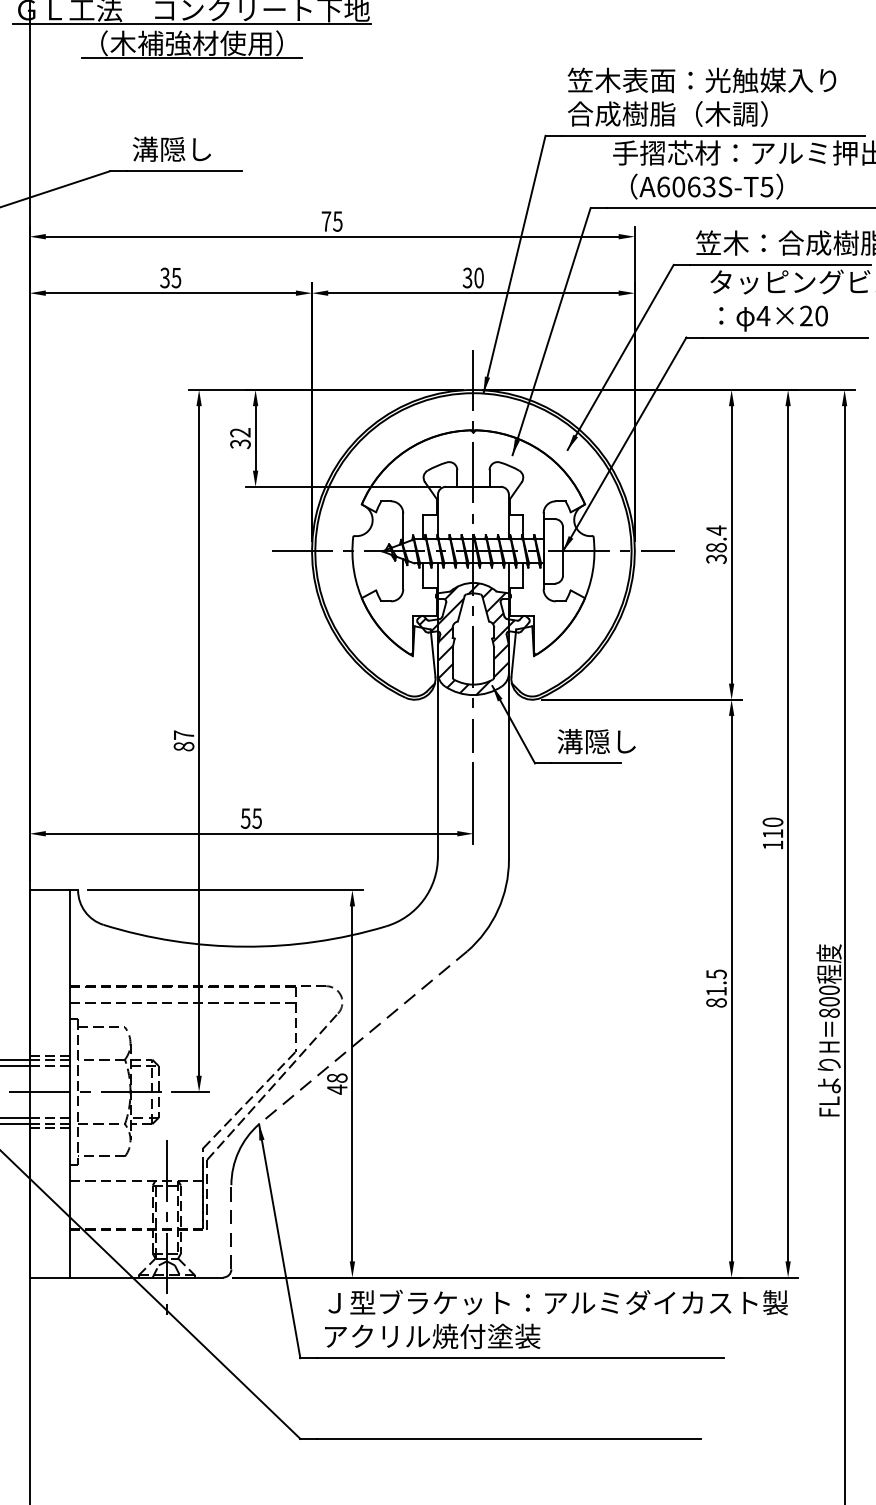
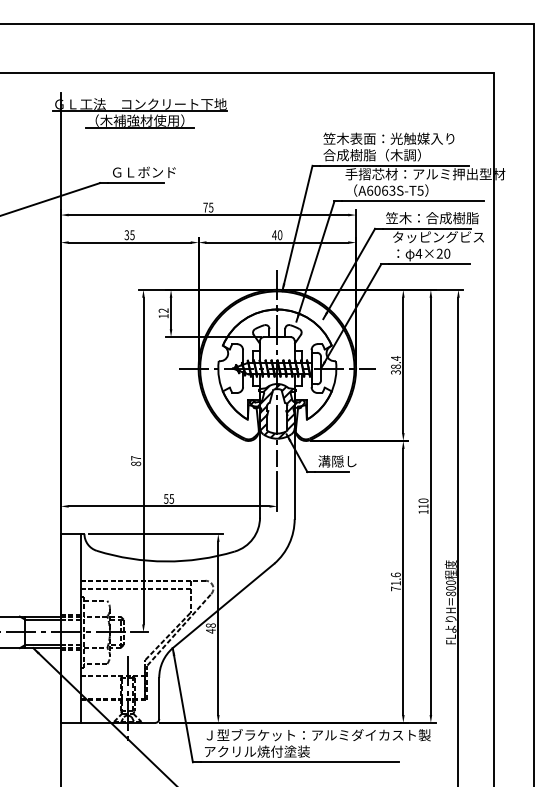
text: (199, 149) -> (143, 172), 溝隠し -> ＧＬボンド
text: (467, 278) -> (274, 235), 30 -> 40
text: (240, 444) -> (163, 316), 32 -> 12
text: (715, 987) -> (395, 581), 81.5 -> 71.6
line: (363, 1038) -> (223, 606), dashed -> solid
line: (231, 1227) -> (159, 698), dashed -> solid

